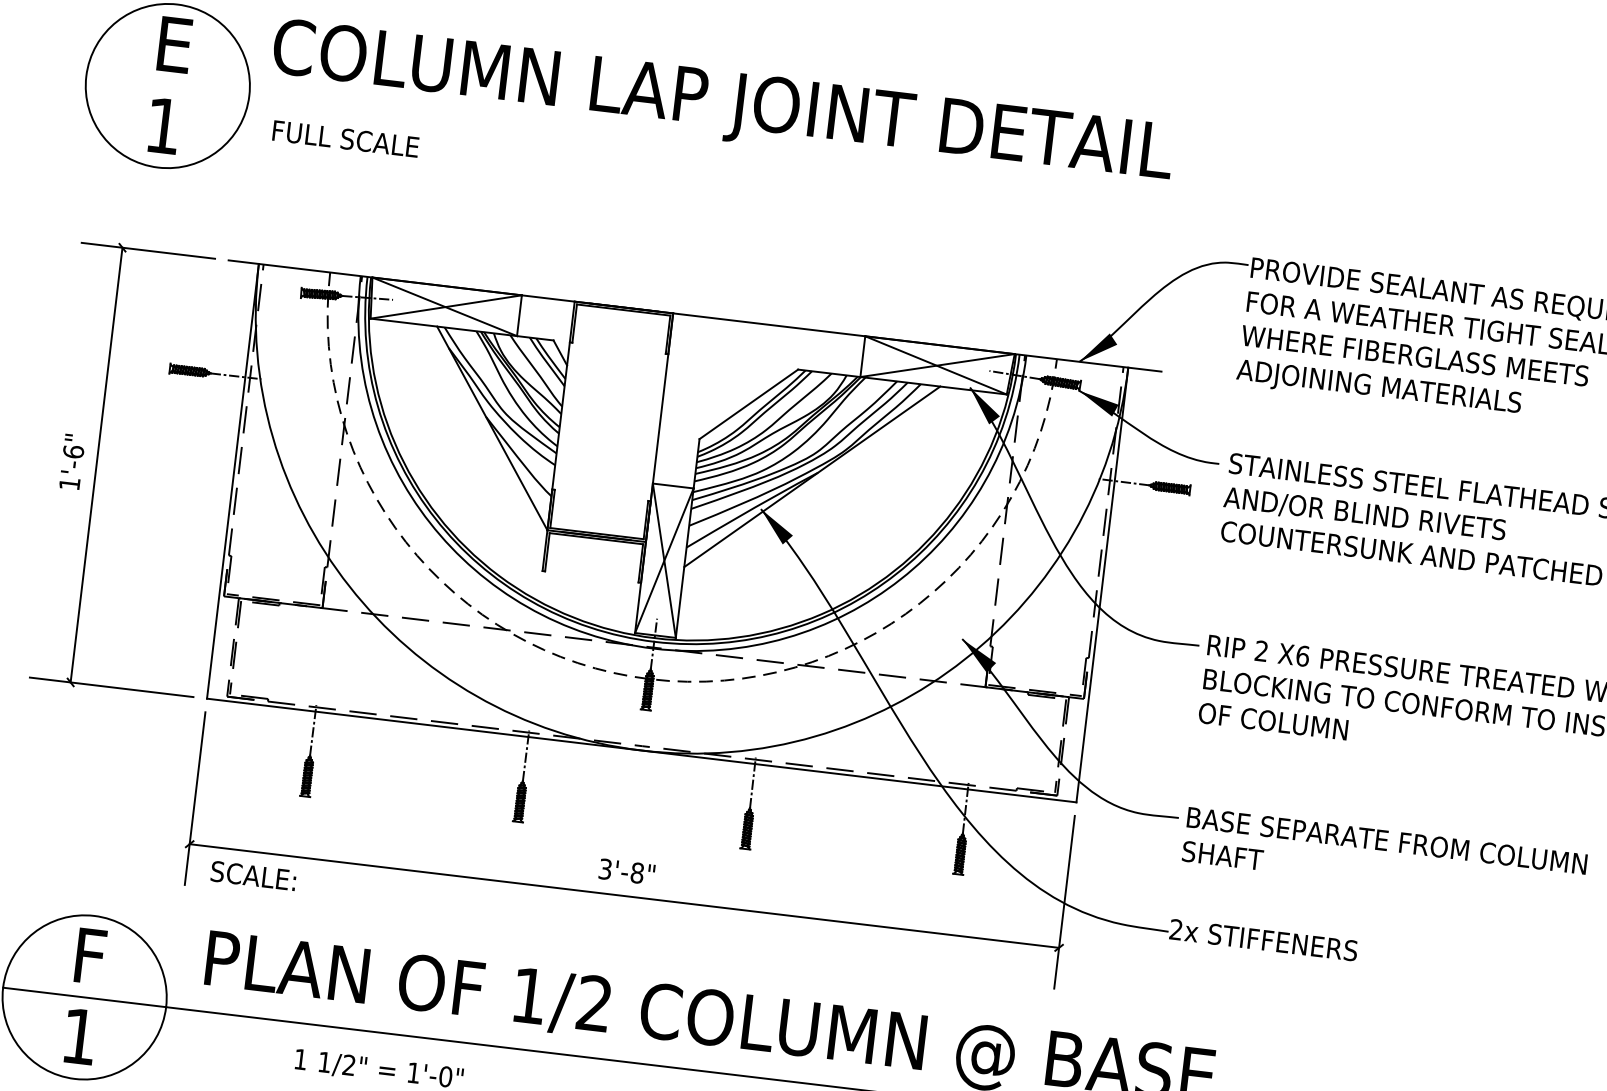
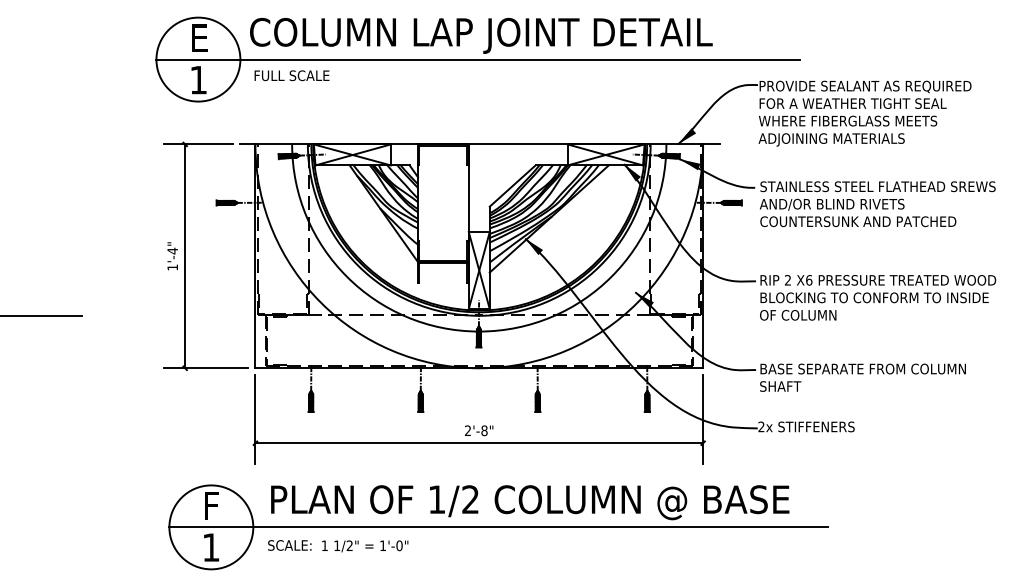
line: (711, 150) -> (478, 59), added
text: (73, 452) -> (172, 251), 1'-6" -> 1'-4"
arc: (650, 679) -> (479, 331), dashed -> solid
text: (606, 870) -> (468, 431), 3'-8" -> 2'-8"
text: (253, 875) -> (289, 545), moved

